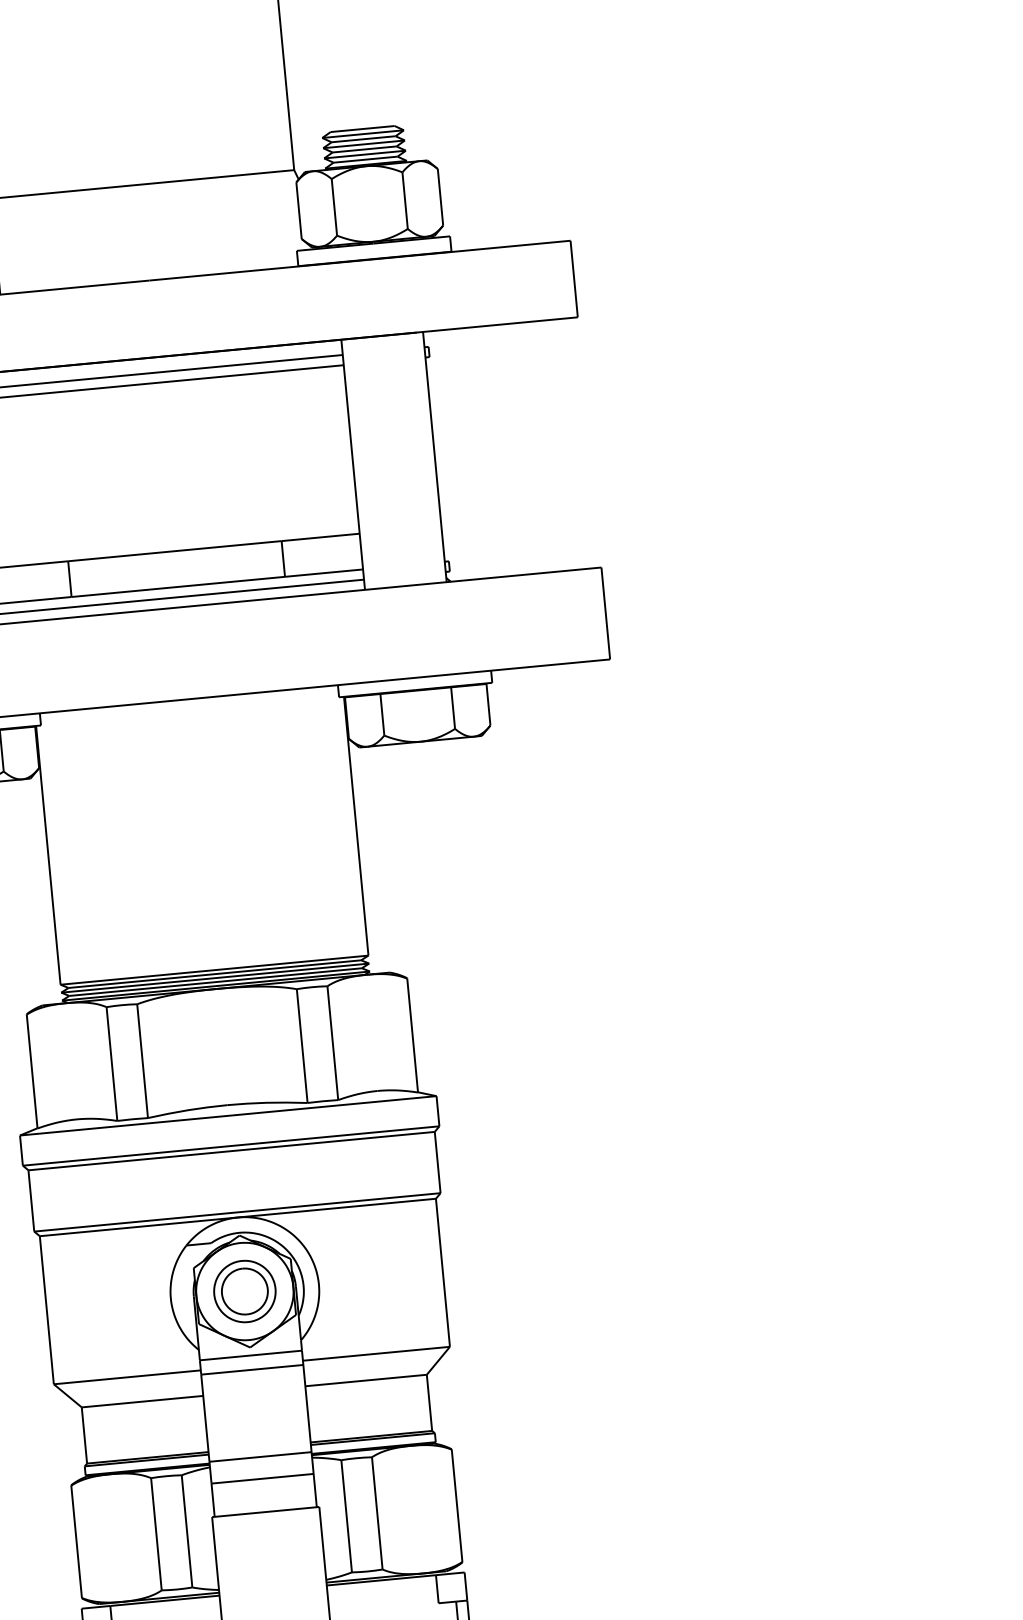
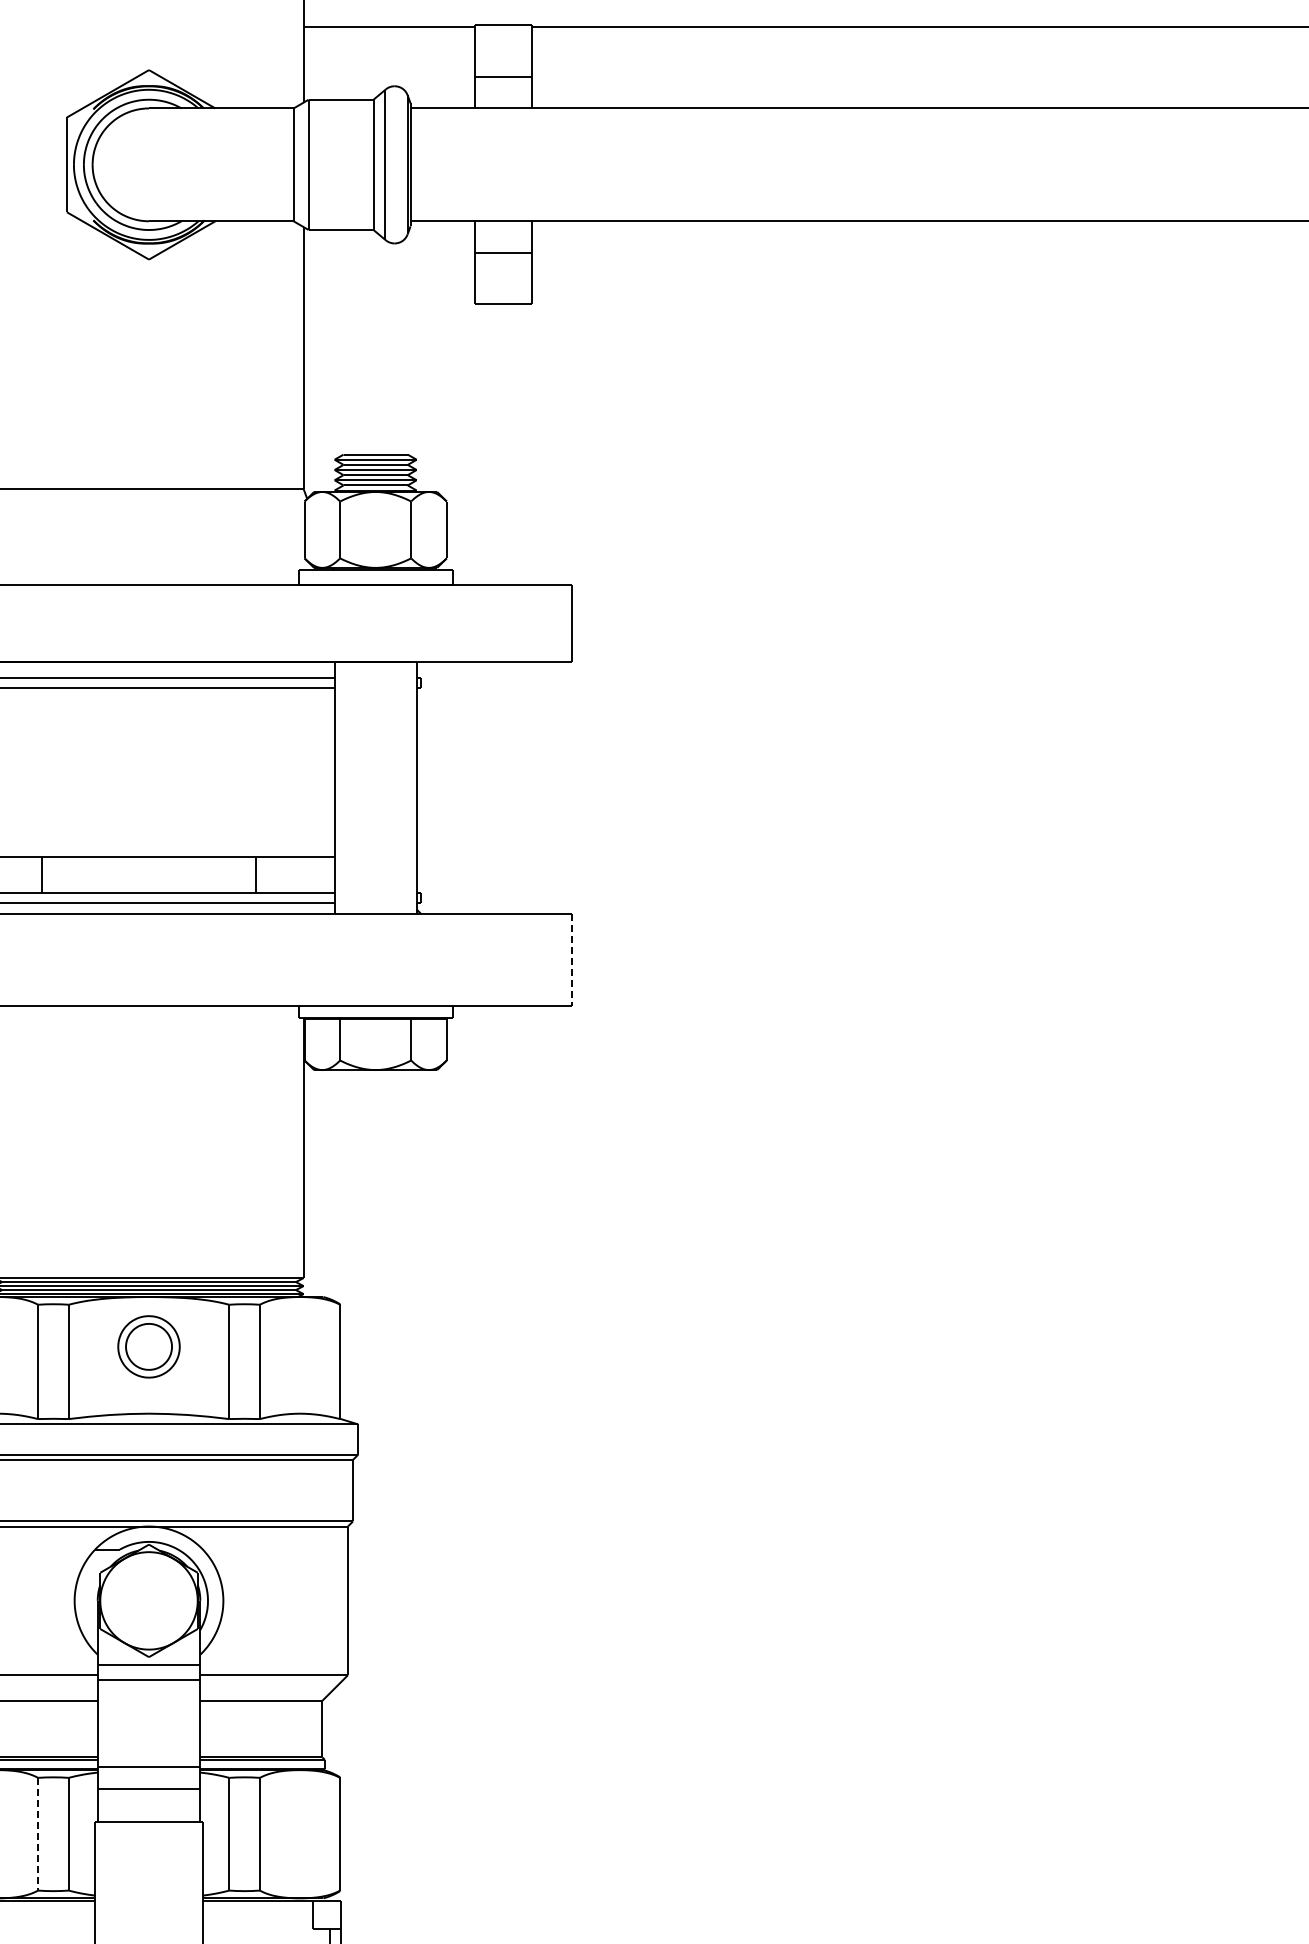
line: (606, 614) -> (572, 960), solid -> dashed
part: (244, 1291) -> (148, 1346), moved
line: (156, 1534) -> (38, 1834), solid -> dashed

